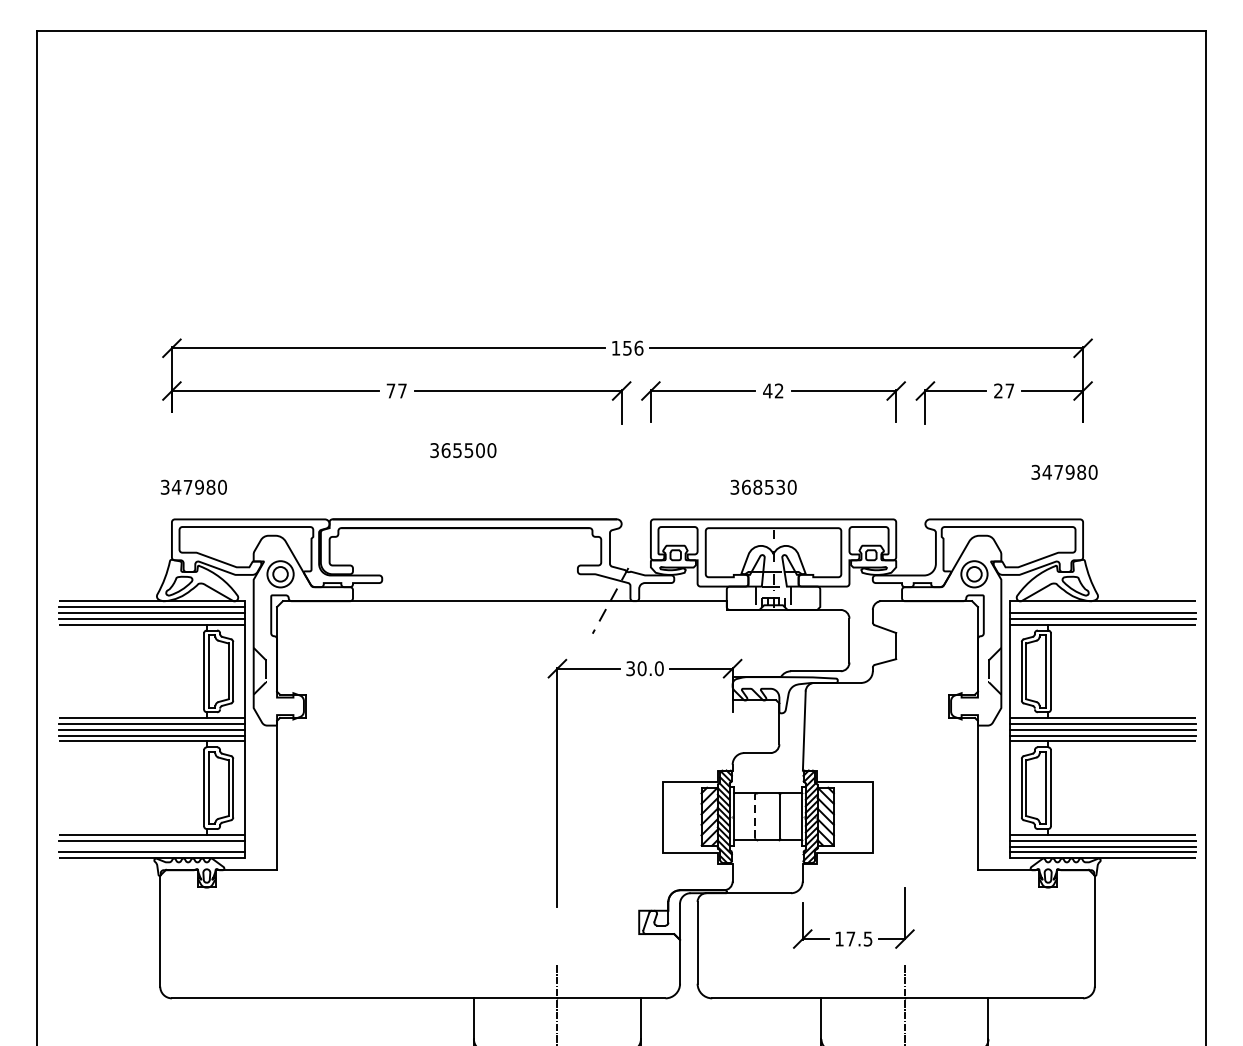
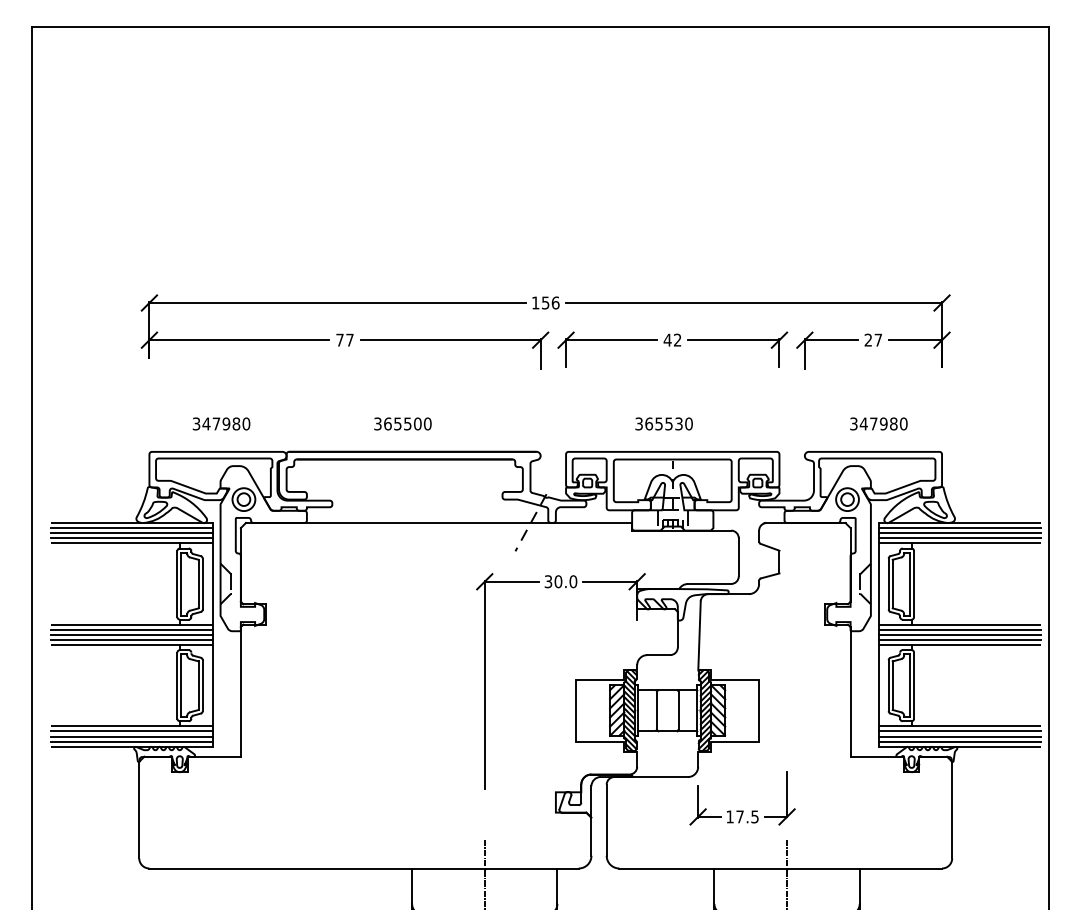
text: (462, 450) -> (402, 423), moved
text: (1064, 471) -> (878, 423), moved
text: (193, 486) -> (221, 423), moved
text: (757, 486) -> (658, 423), 368530 -> 365530
line: (1103, 607) -> (959, 528), added
line: (754, 816) -> (656, 710), dashed -> solid
line: (151, 846) -> (131, 736), added

